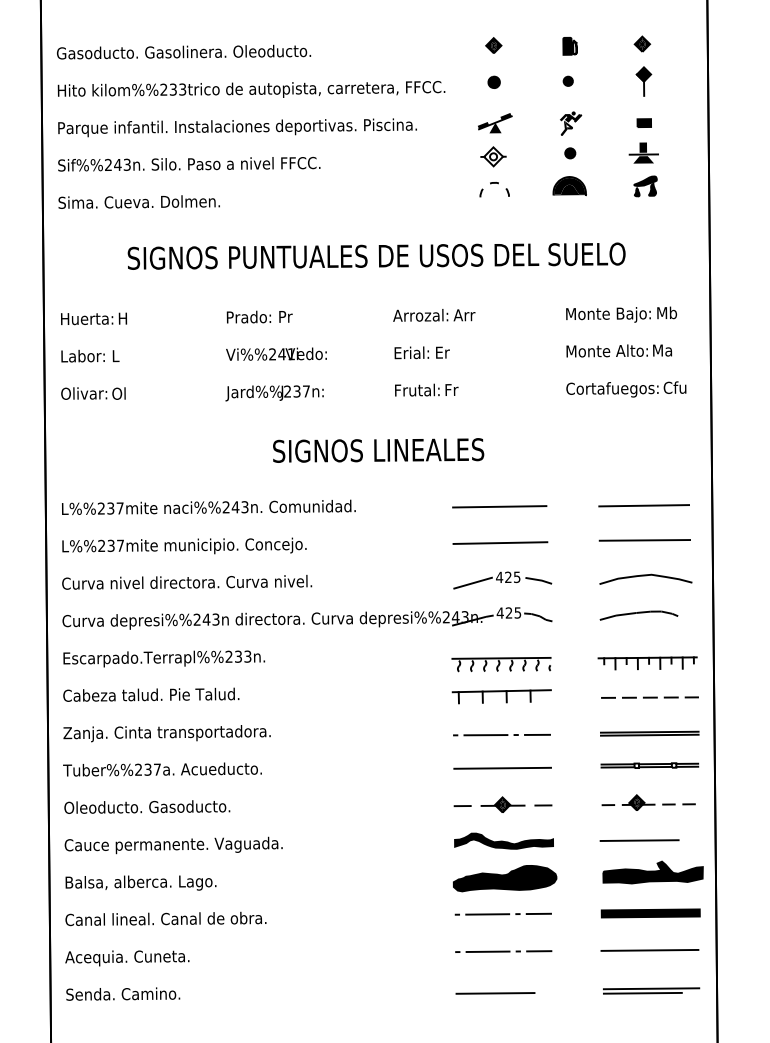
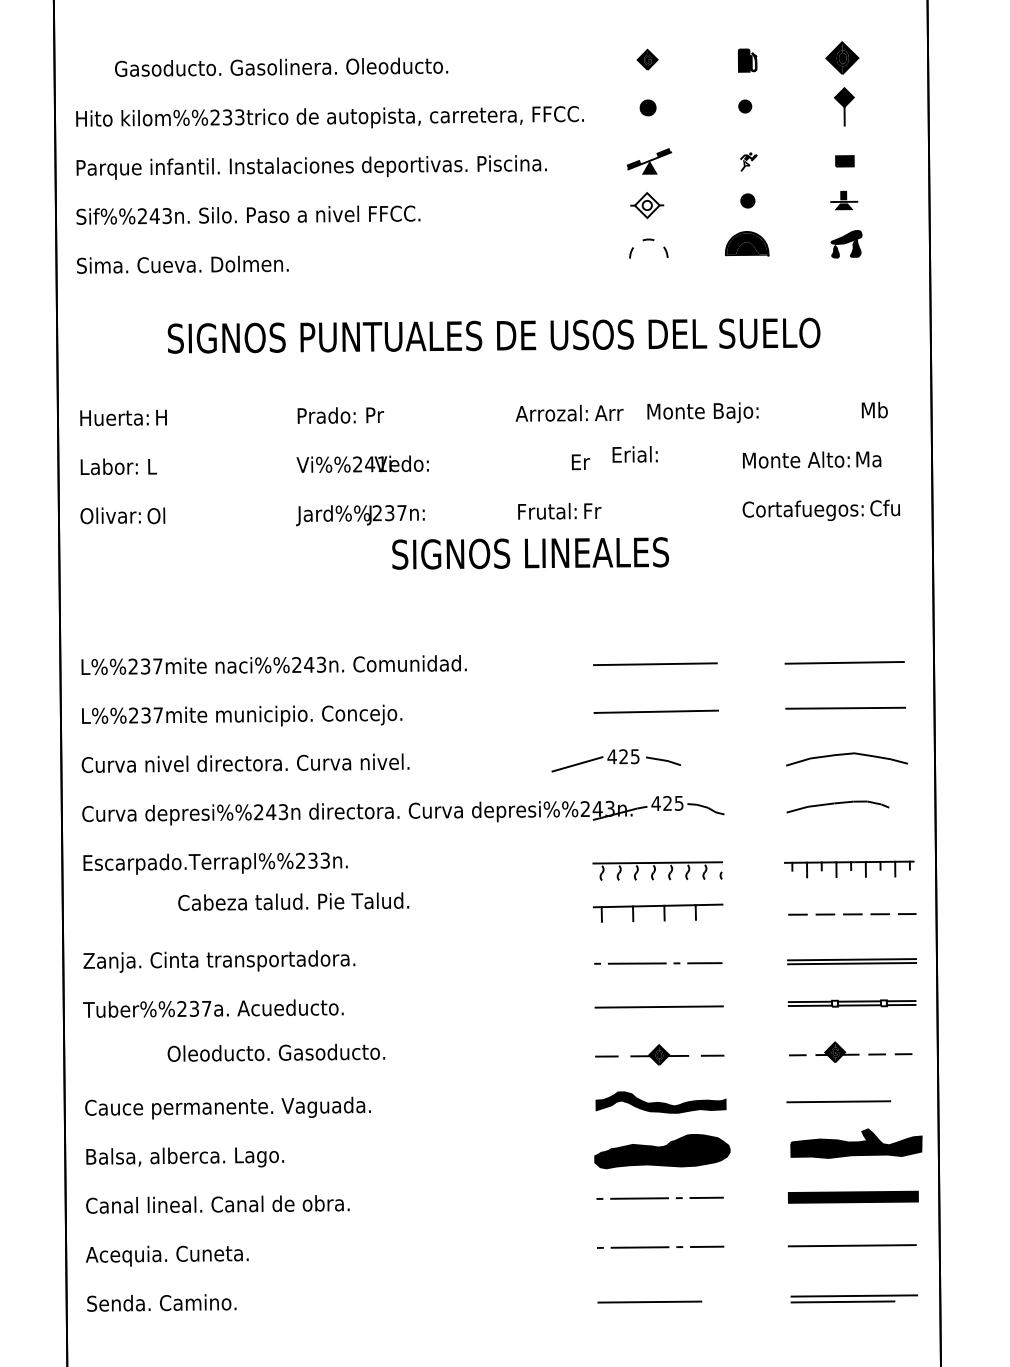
part: (642, 43) -> (842, 57), size x1.6
text: (183, 51) -> (281, 66), moved
part: (570, 123) -> (748, 161), size x0.6
part: (643, 153) -> (843, 200), size x0.7
text: (608, 314) -> (702, 412), moved
text: (411, 352) -> (634, 454), moved
text: (378, 450) -> (530, 553), moved
part: (502, 580) -> (615, 760), moved
text: (151, 694) -> (293, 901), moved
text: (147, 806) -> (276, 1052), moved

